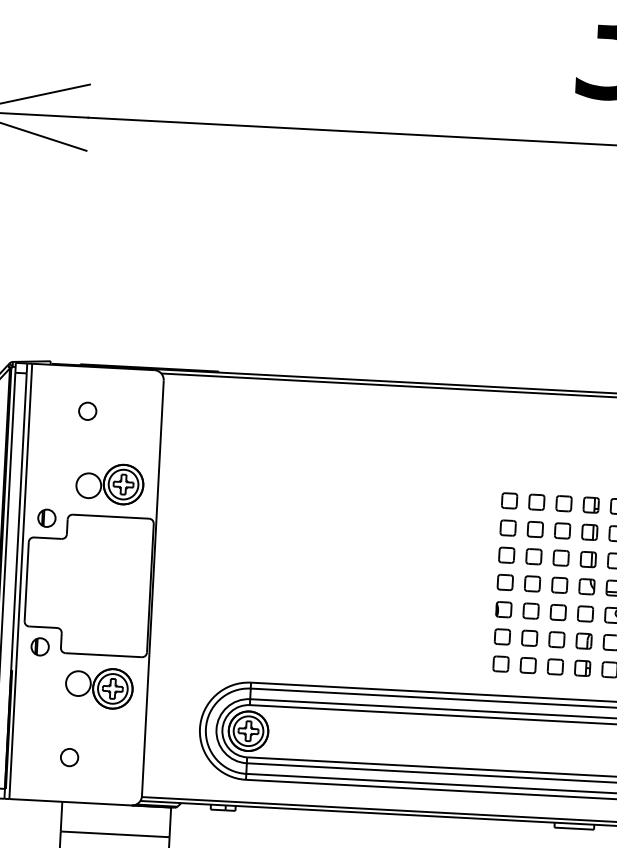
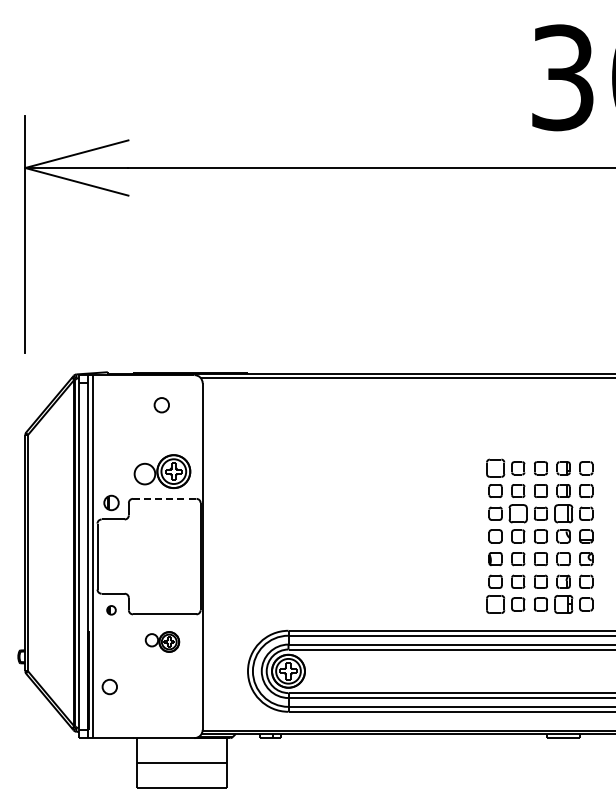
circle: (87, 411) -> (161, 405), moved
part: (509, 501) -> (495, 468), size x1.4
line: (110, 516) -> (164, 498), solid -> dashed
part: (534, 556) -> (518, 513), size x1.4
part: (588, 559) -> (563, 513), size x1.4
part: (40, 647) -> (111, 610), size x0.6
part: (500, 664) -> (495, 604), size x1.4
part: (582, 668) -> (563, 604), size x1.4
part: (99, 687) -> (162, 641), size x0.6
circle: (69, 756) -> (109, 686), moved

